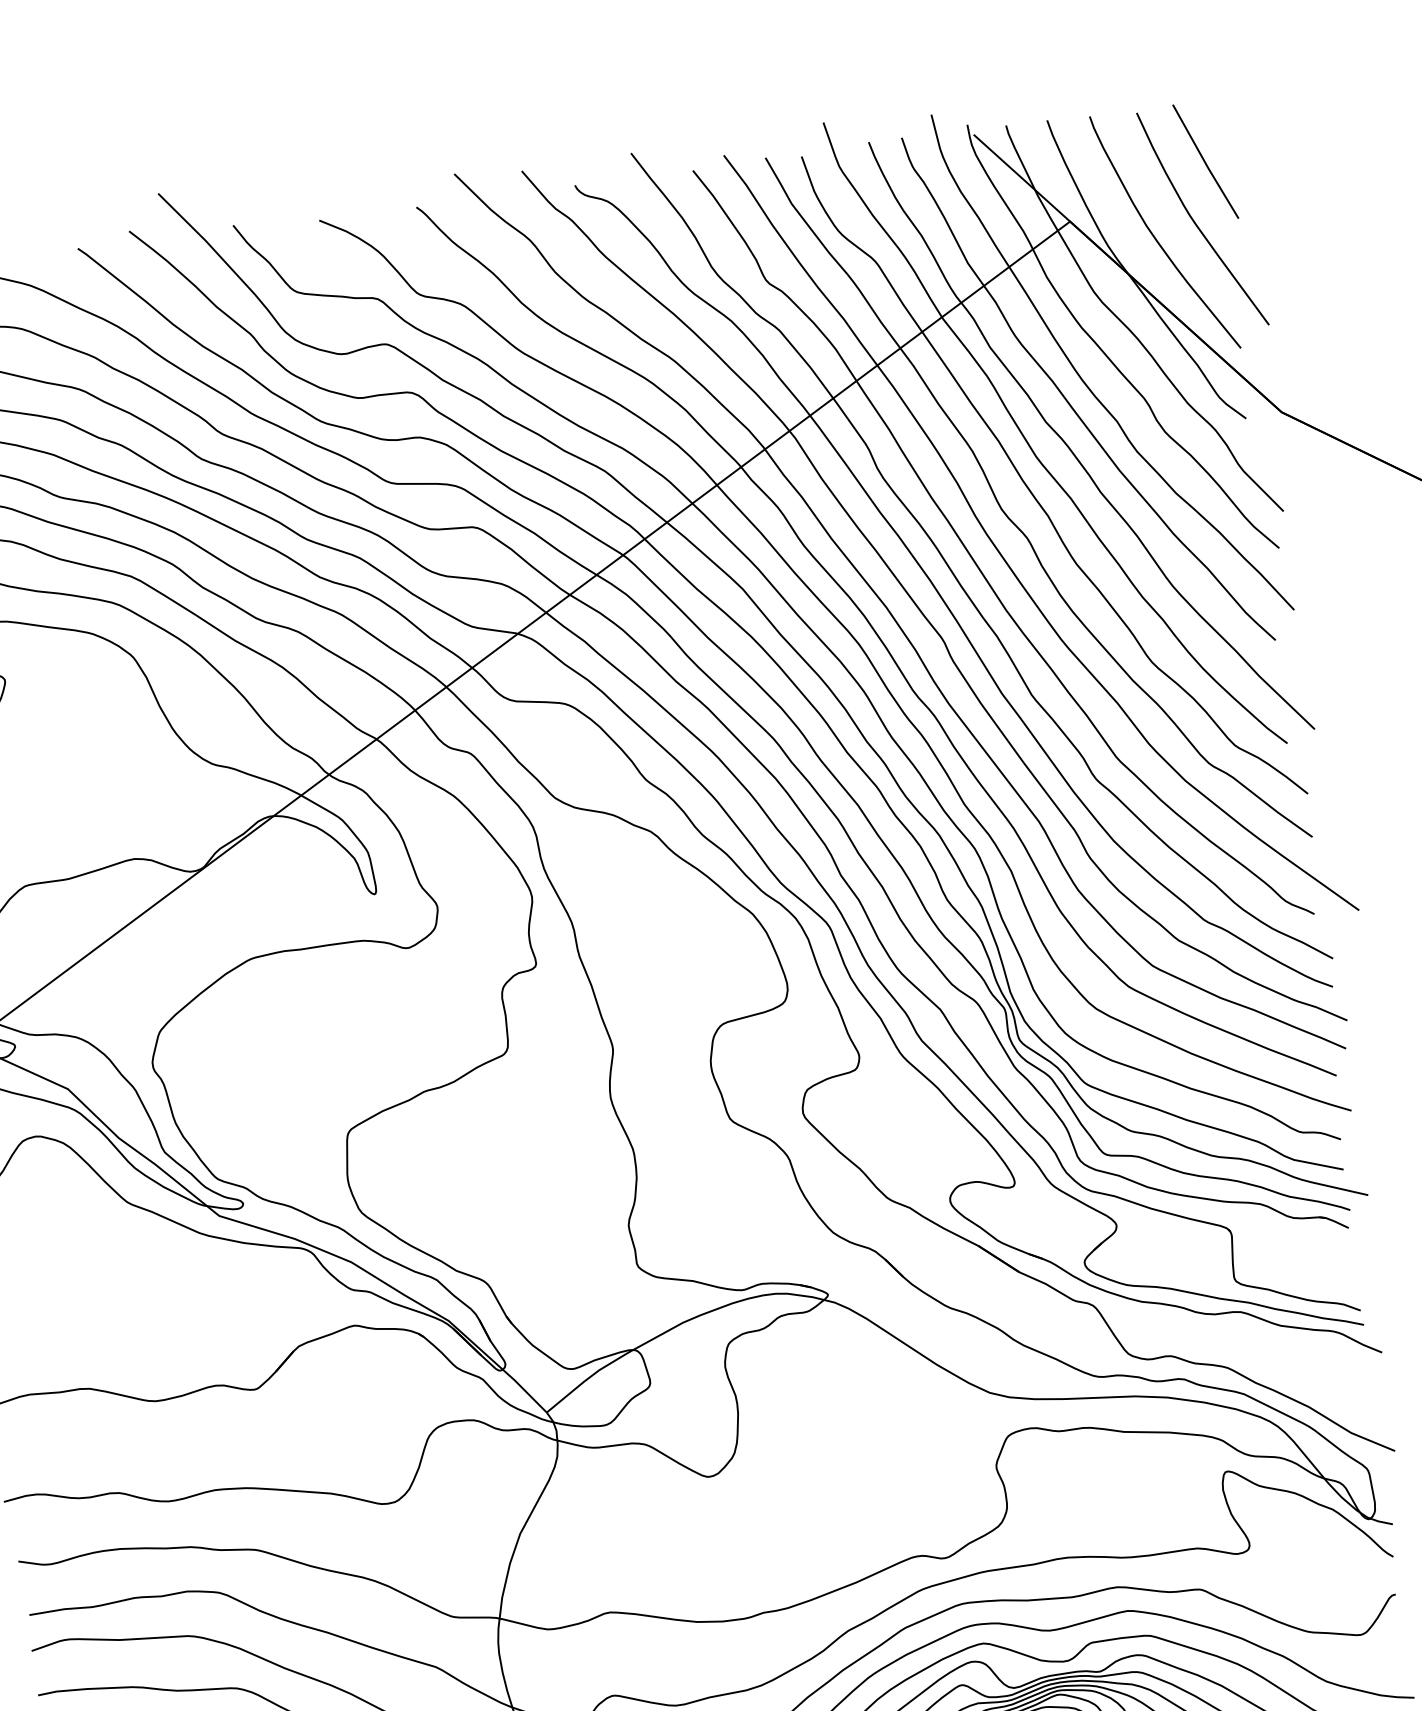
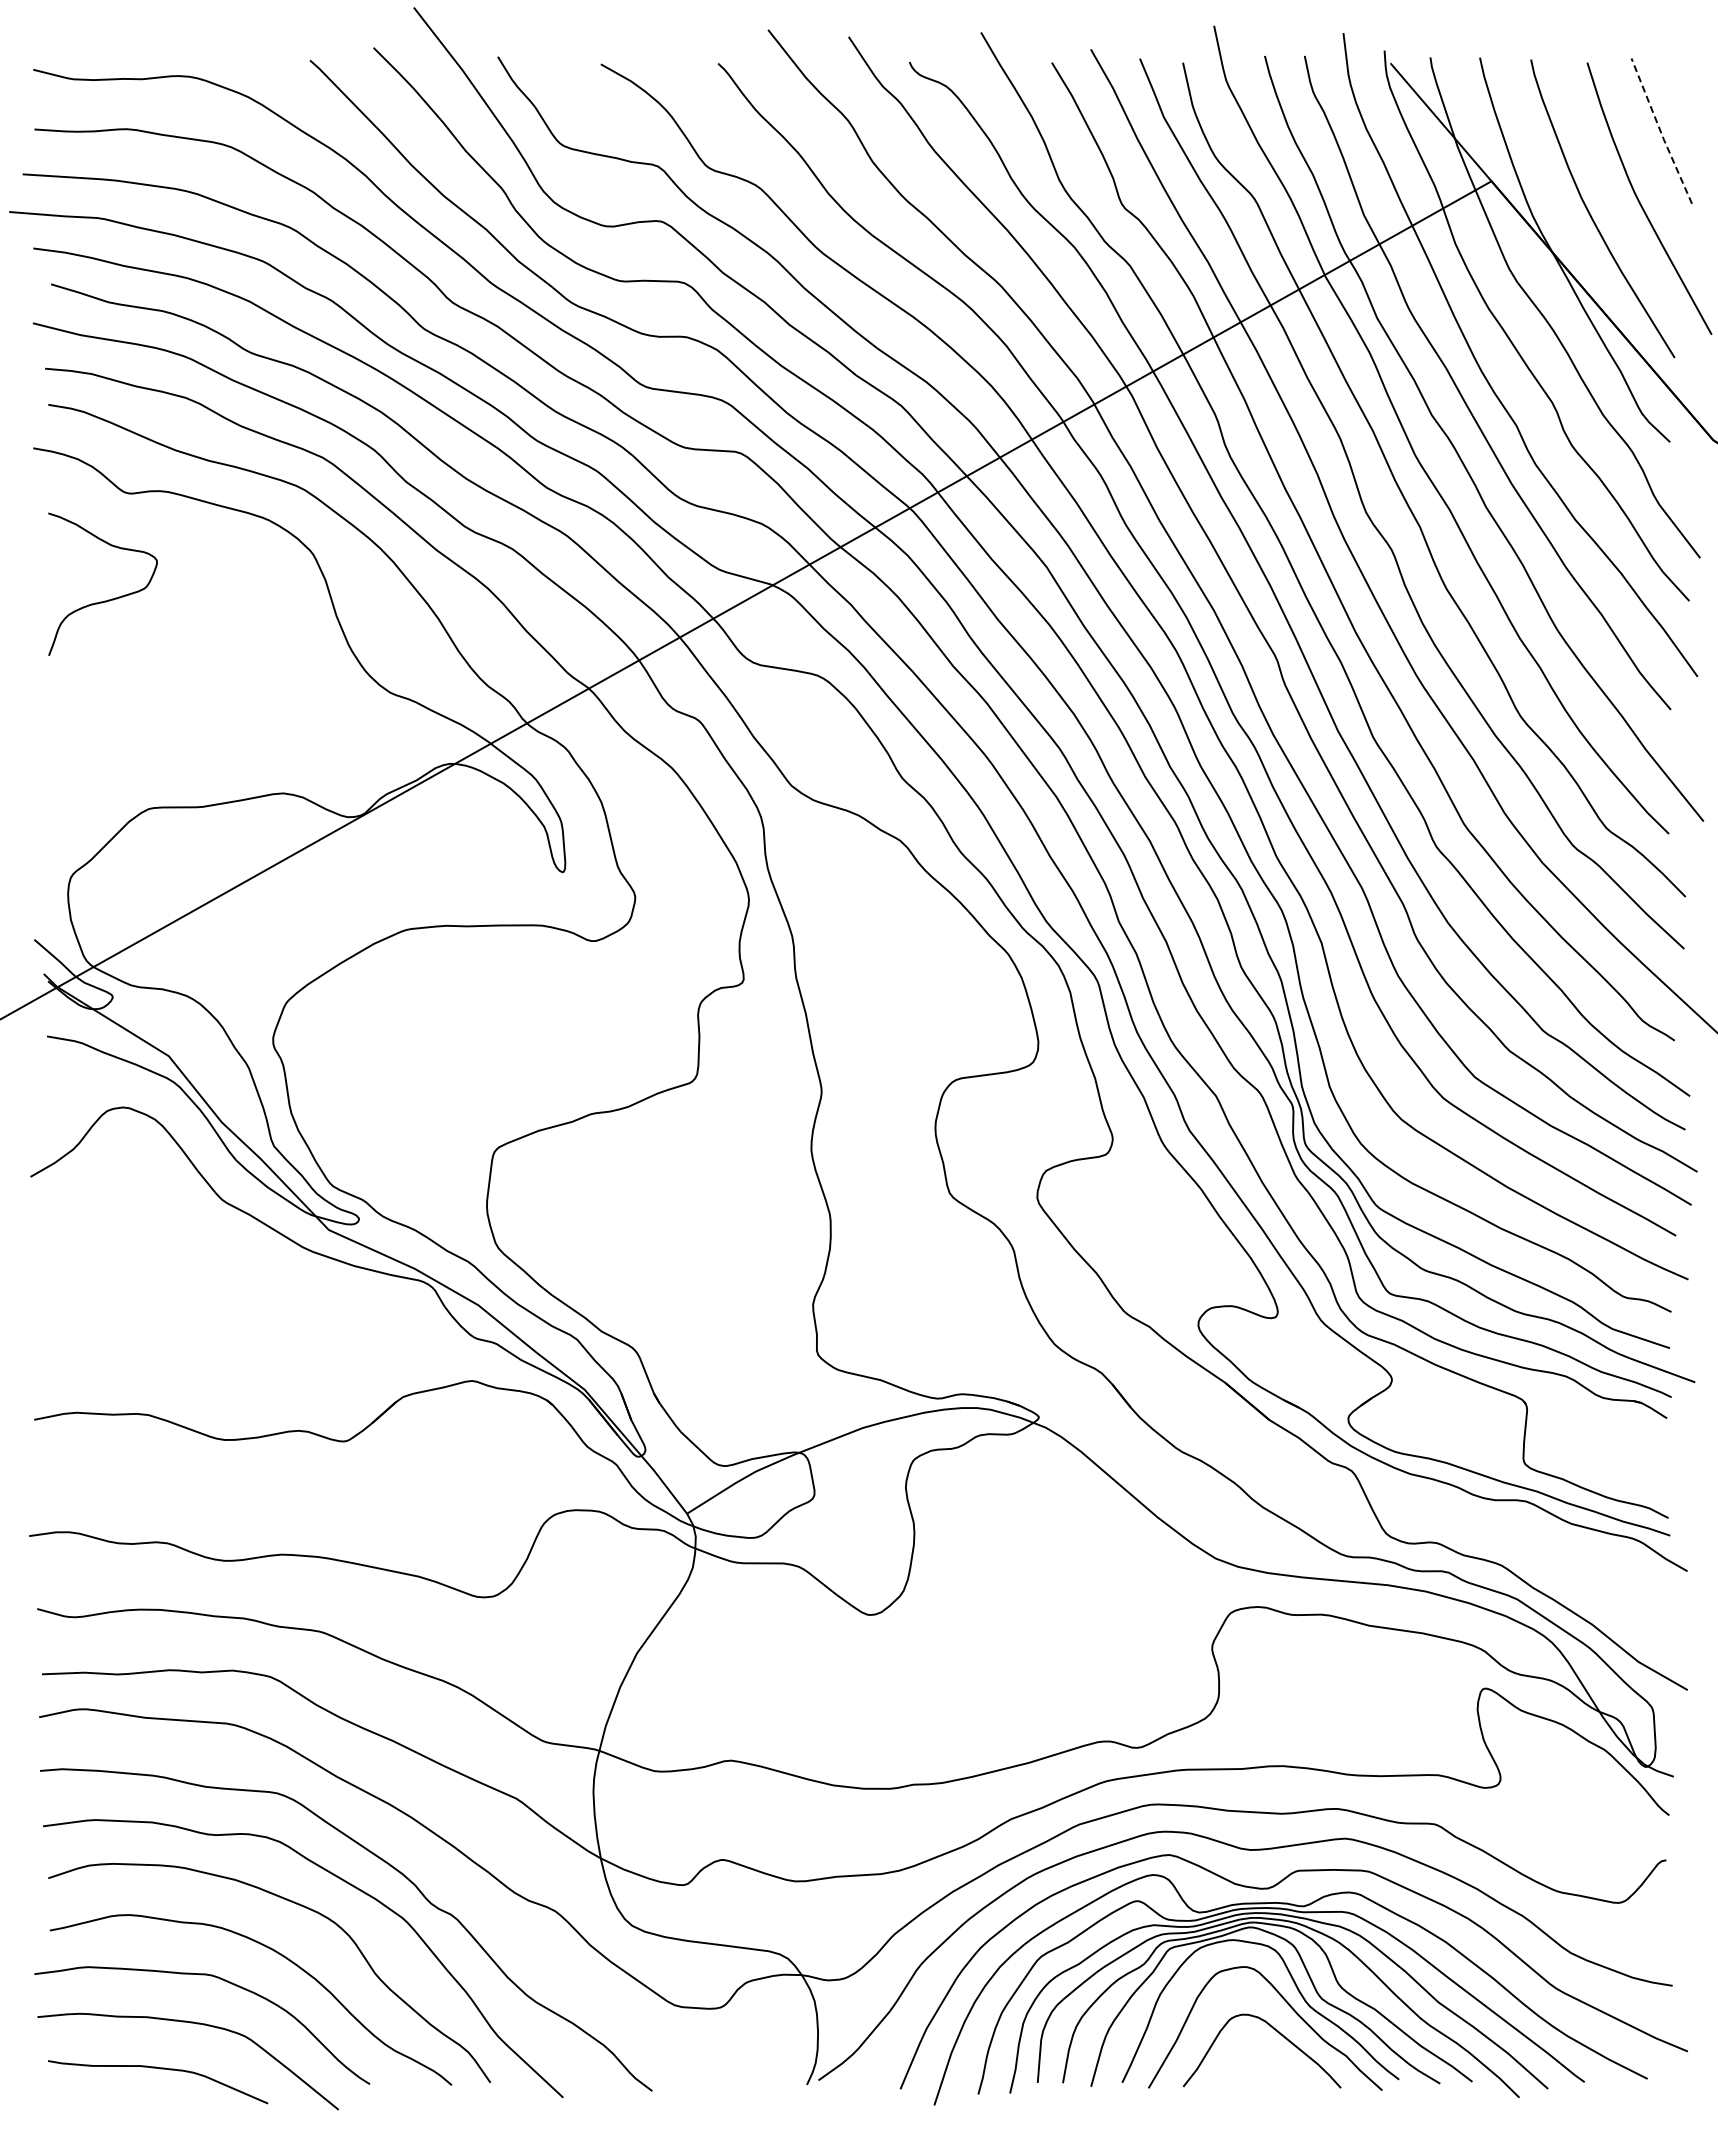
line: (1204, 162) -> (1660, 131), solid -> dashed

